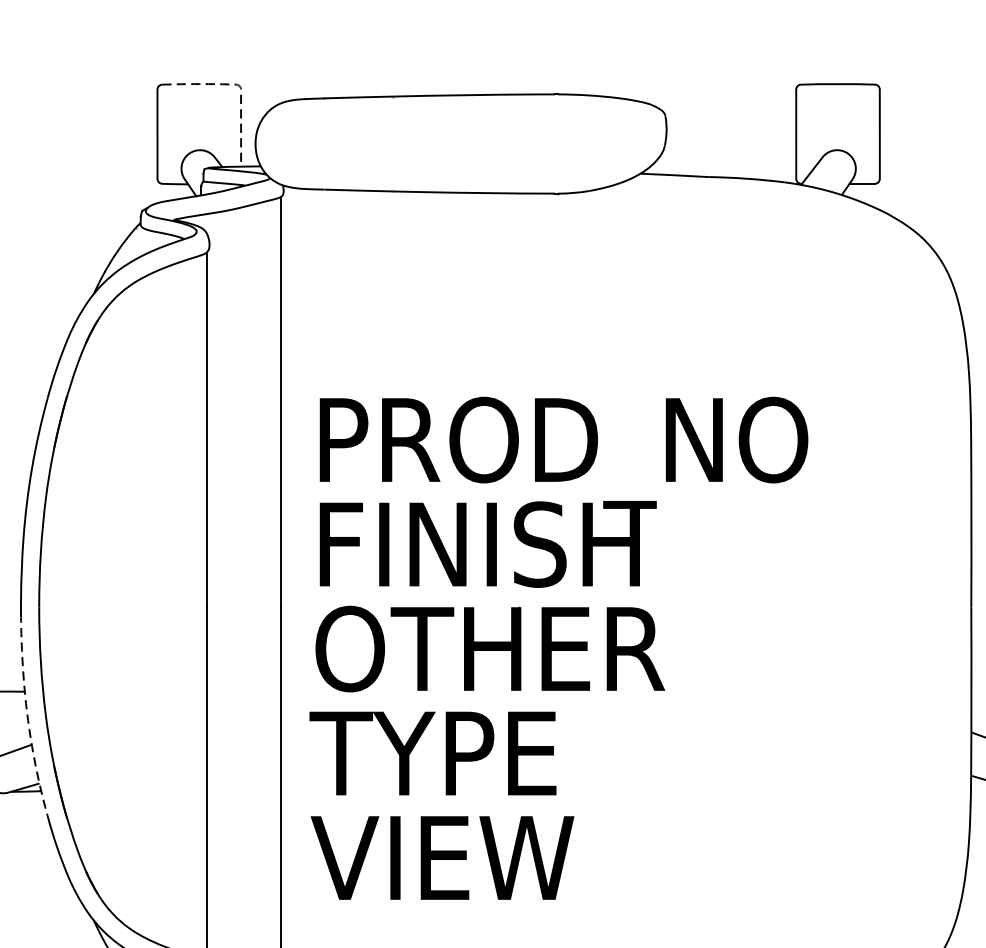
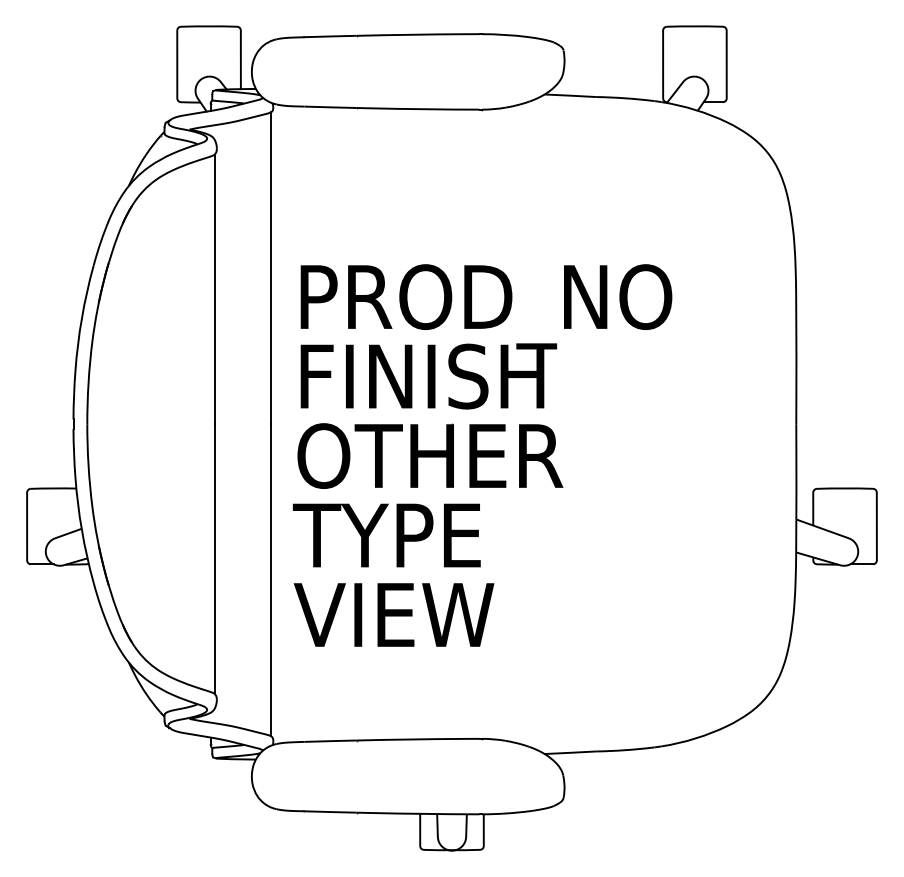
line: (239, 85) -> (239, 27), dashed -> solid
line: (27, 714) -> (78, 505), dashed -> solid

